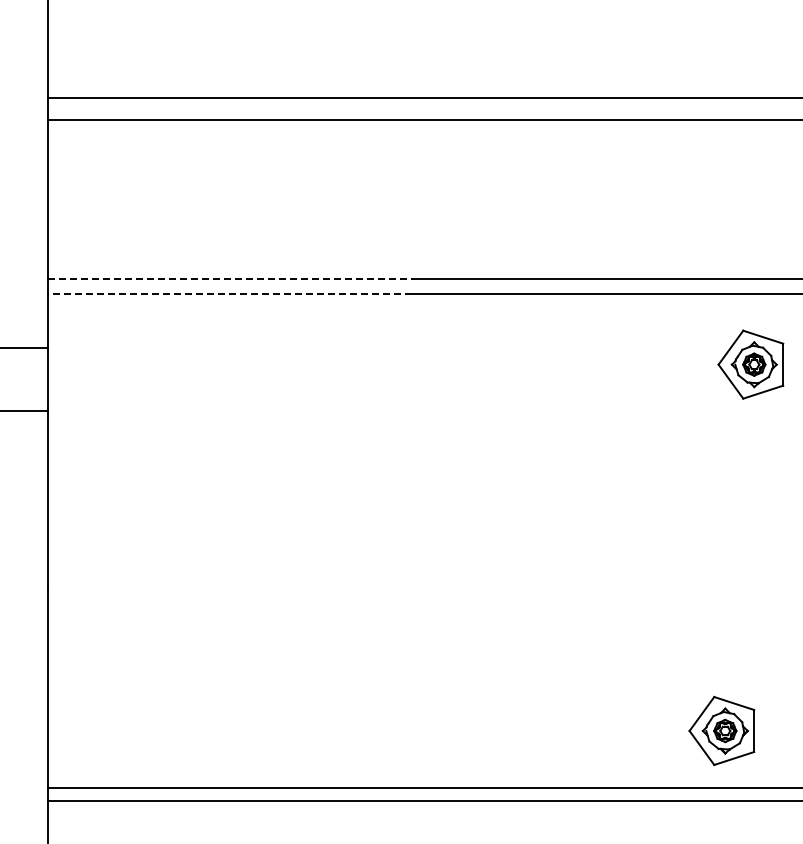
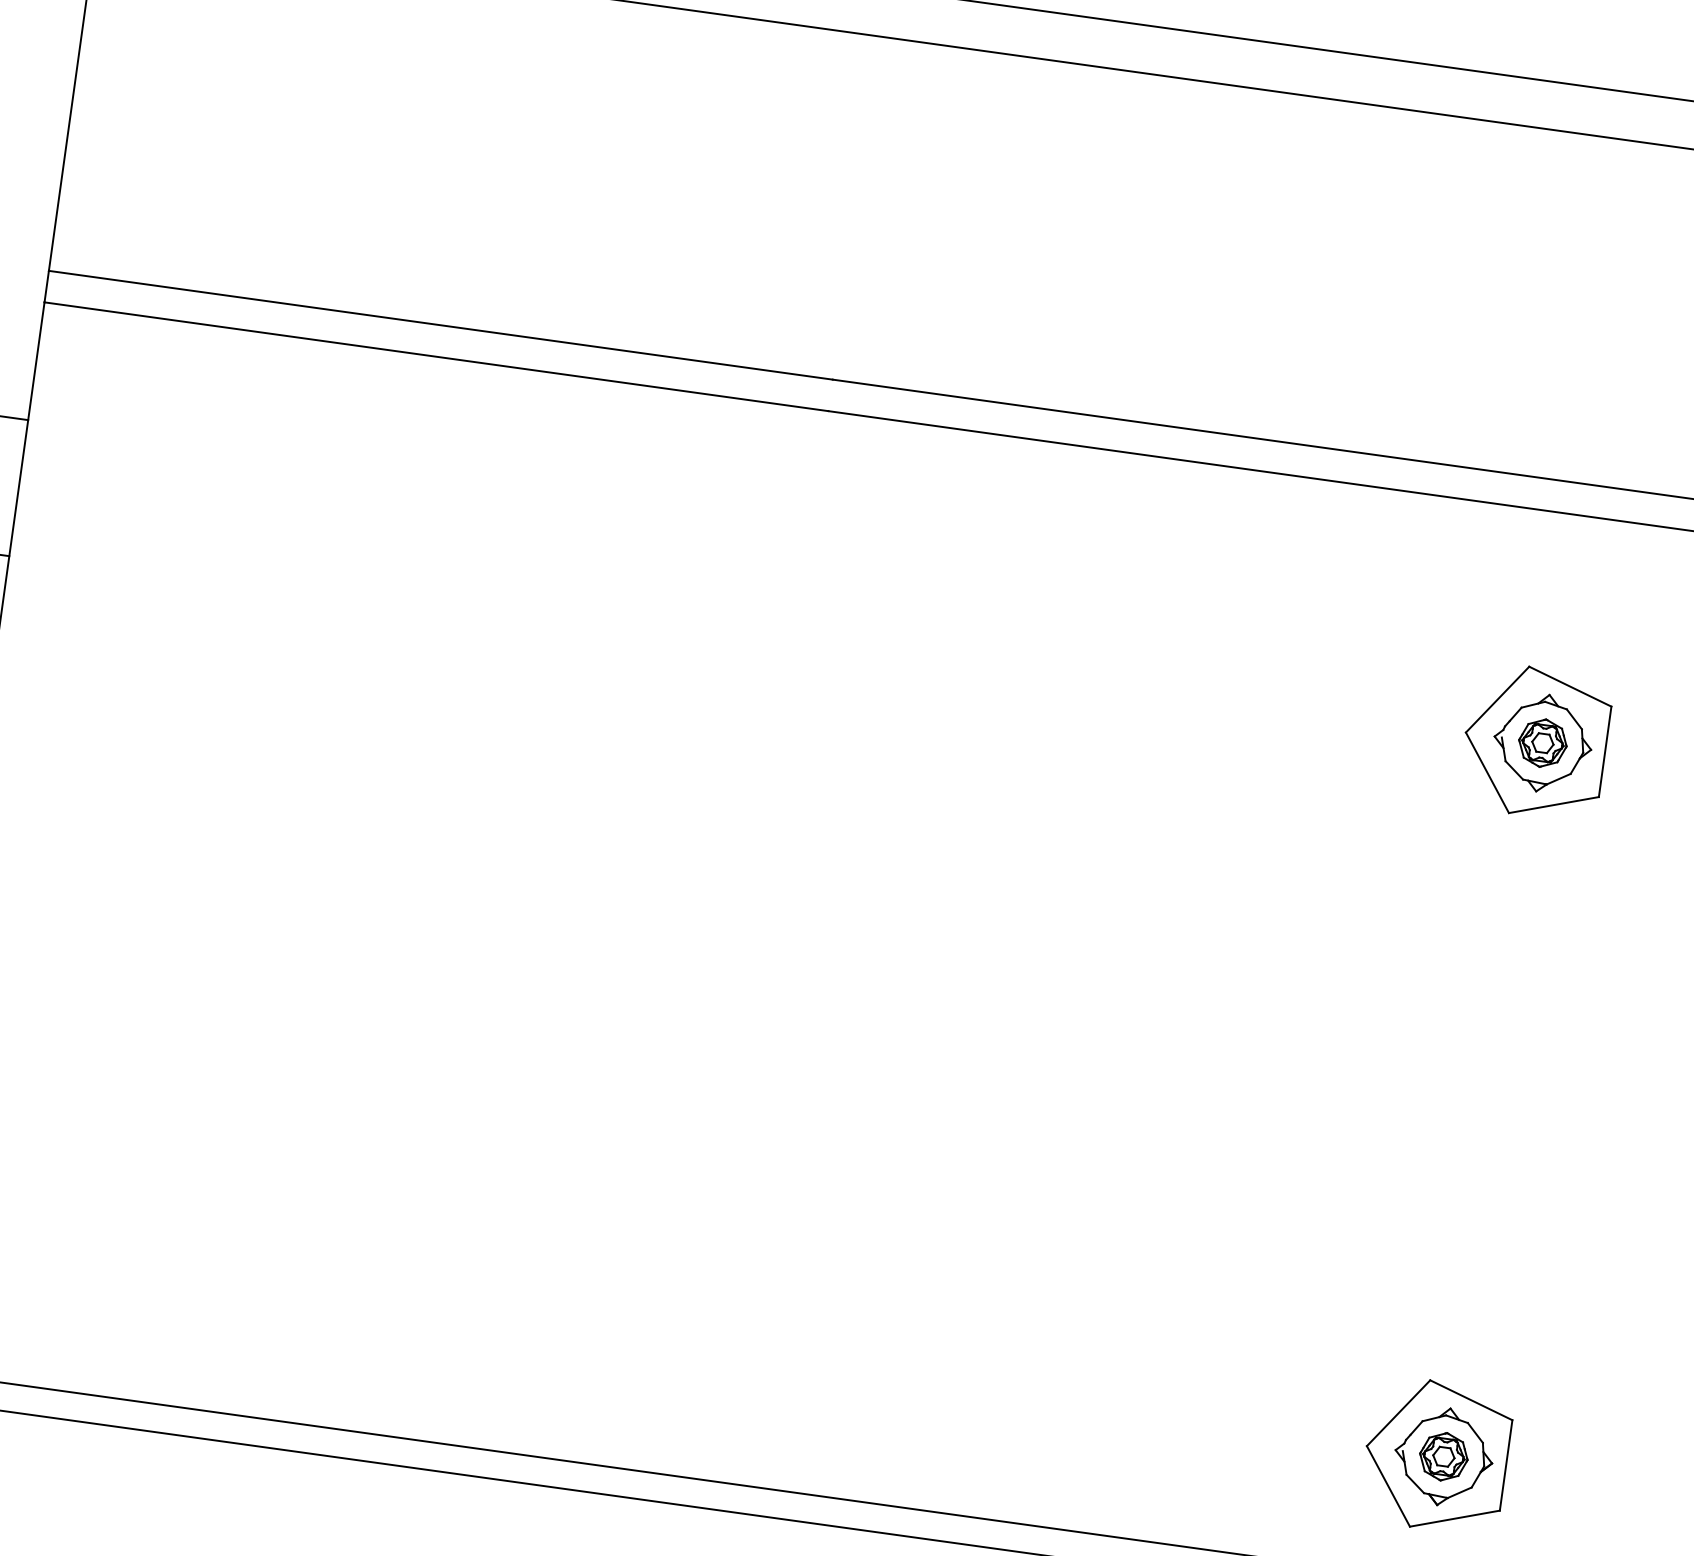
line: (229, 278) -> (440, 324), dashed -> solid
line: (229, 293) -> (435, 356), dashed -> solid
part: (750, 364) -> (1534, 741), moved
part: (721, 730) -> (1435, 1454), moved

